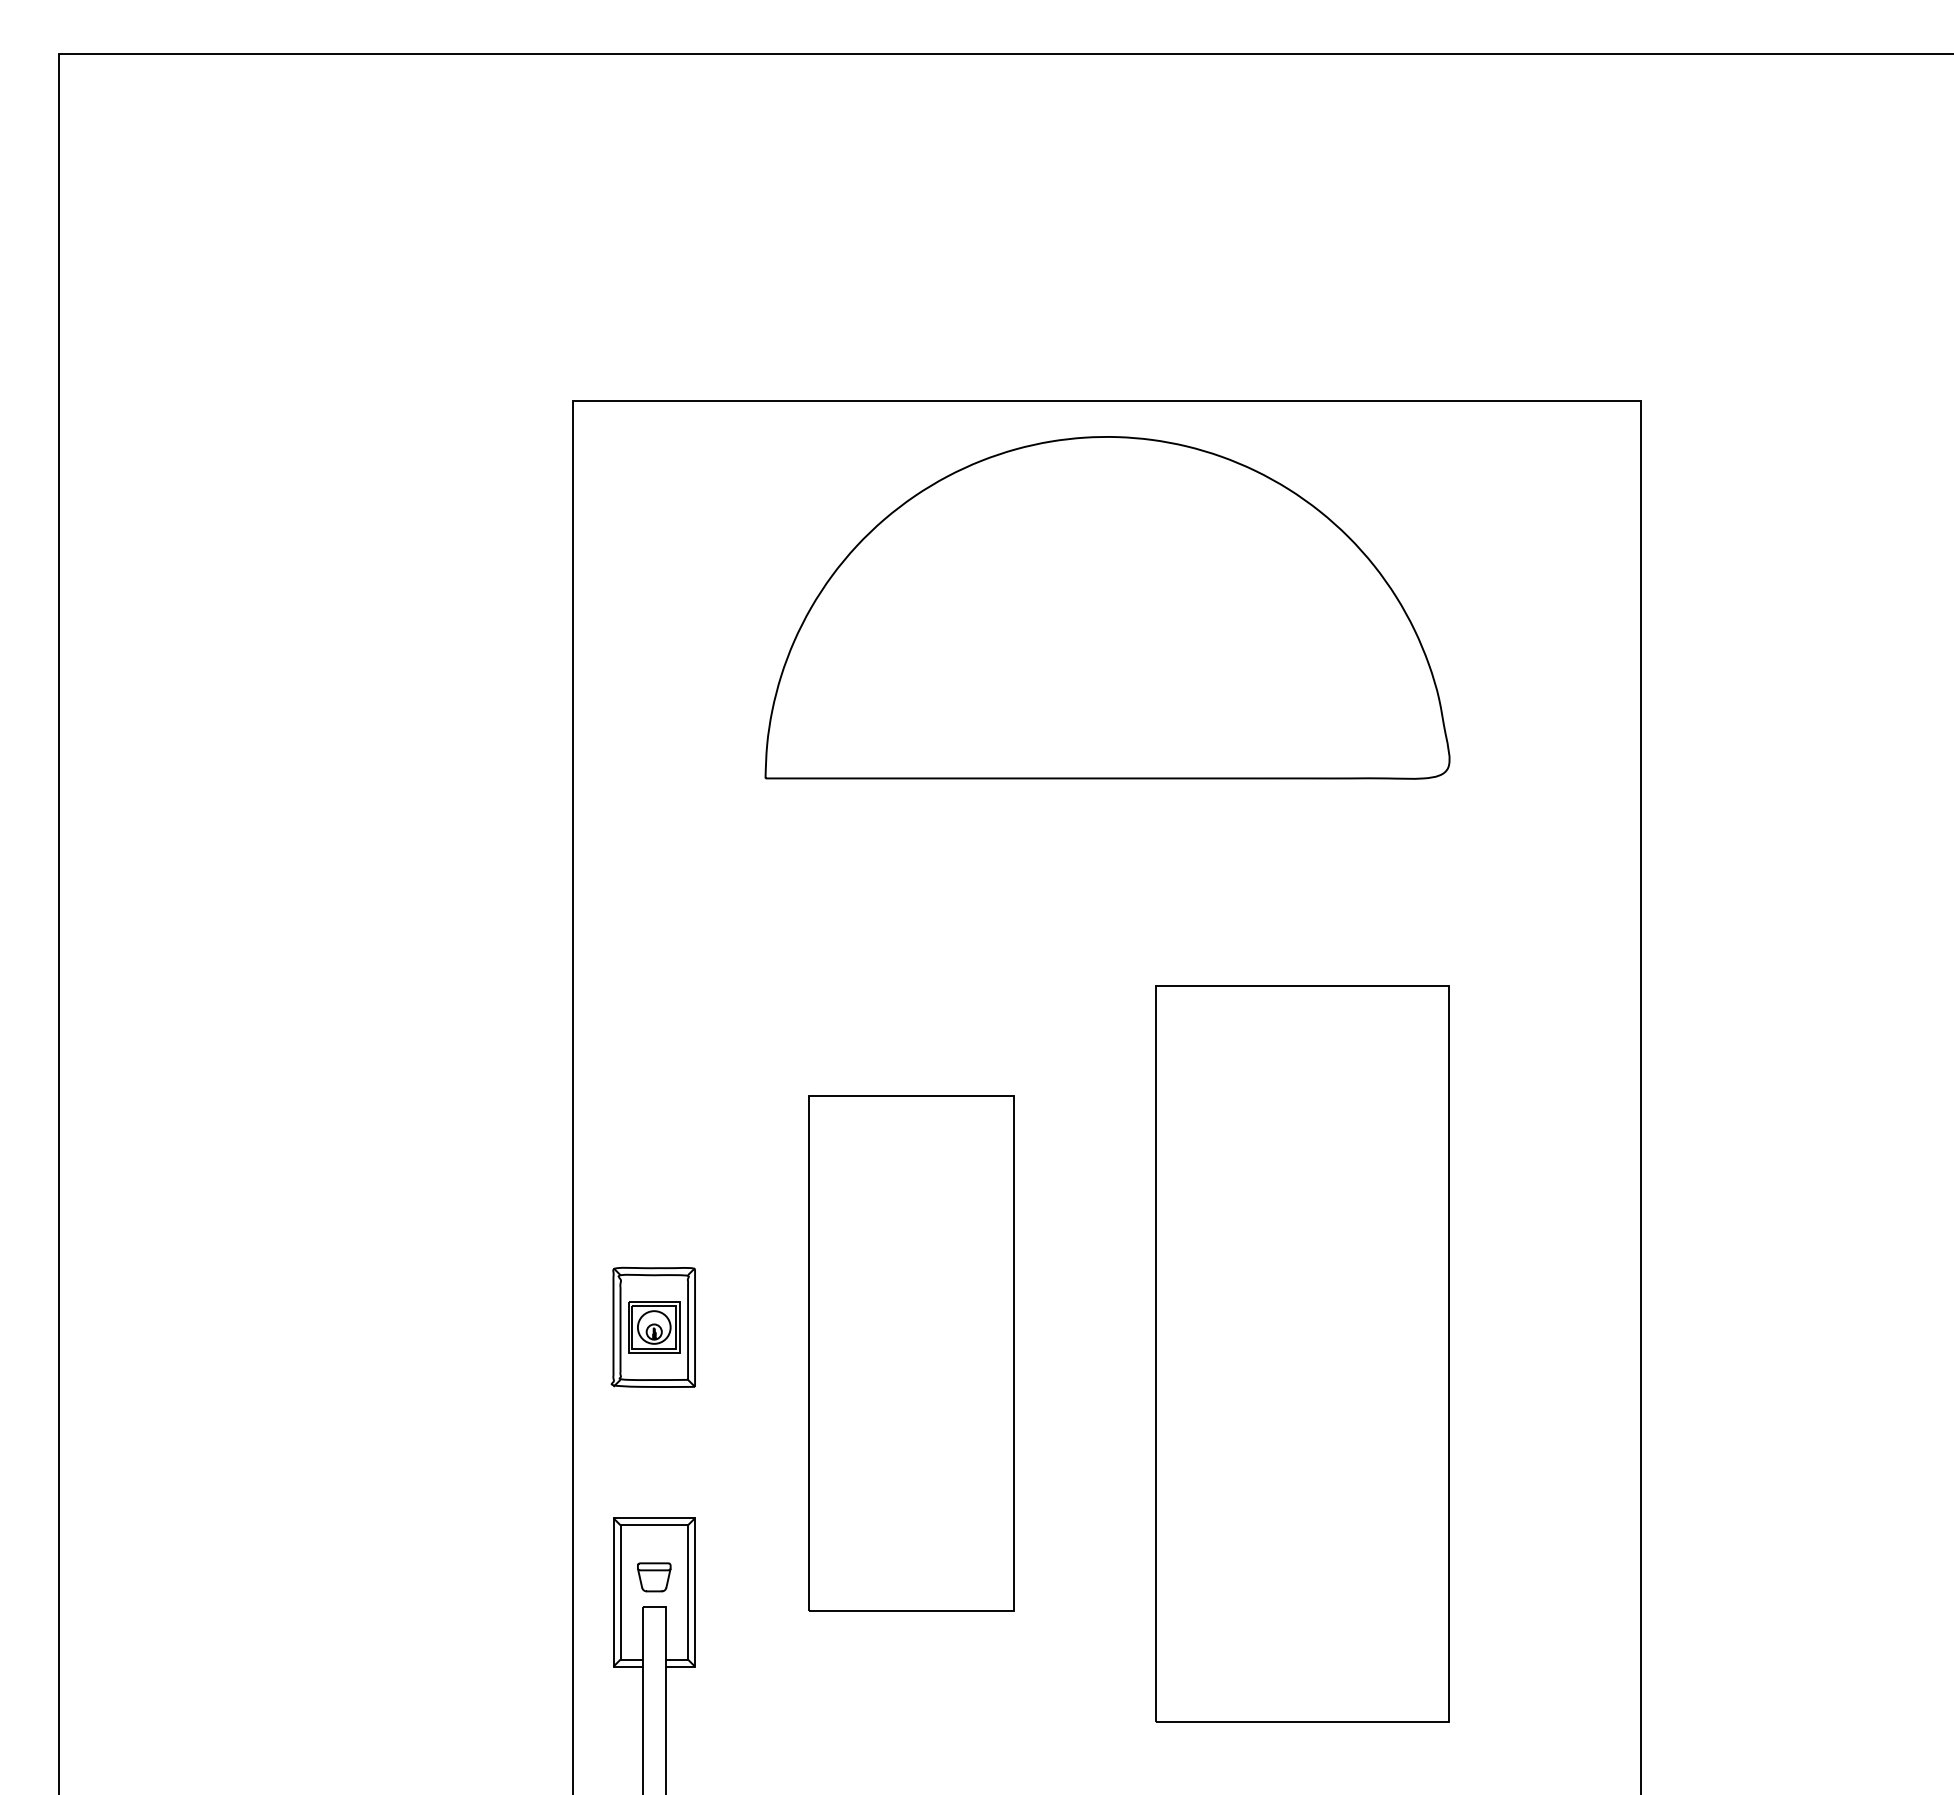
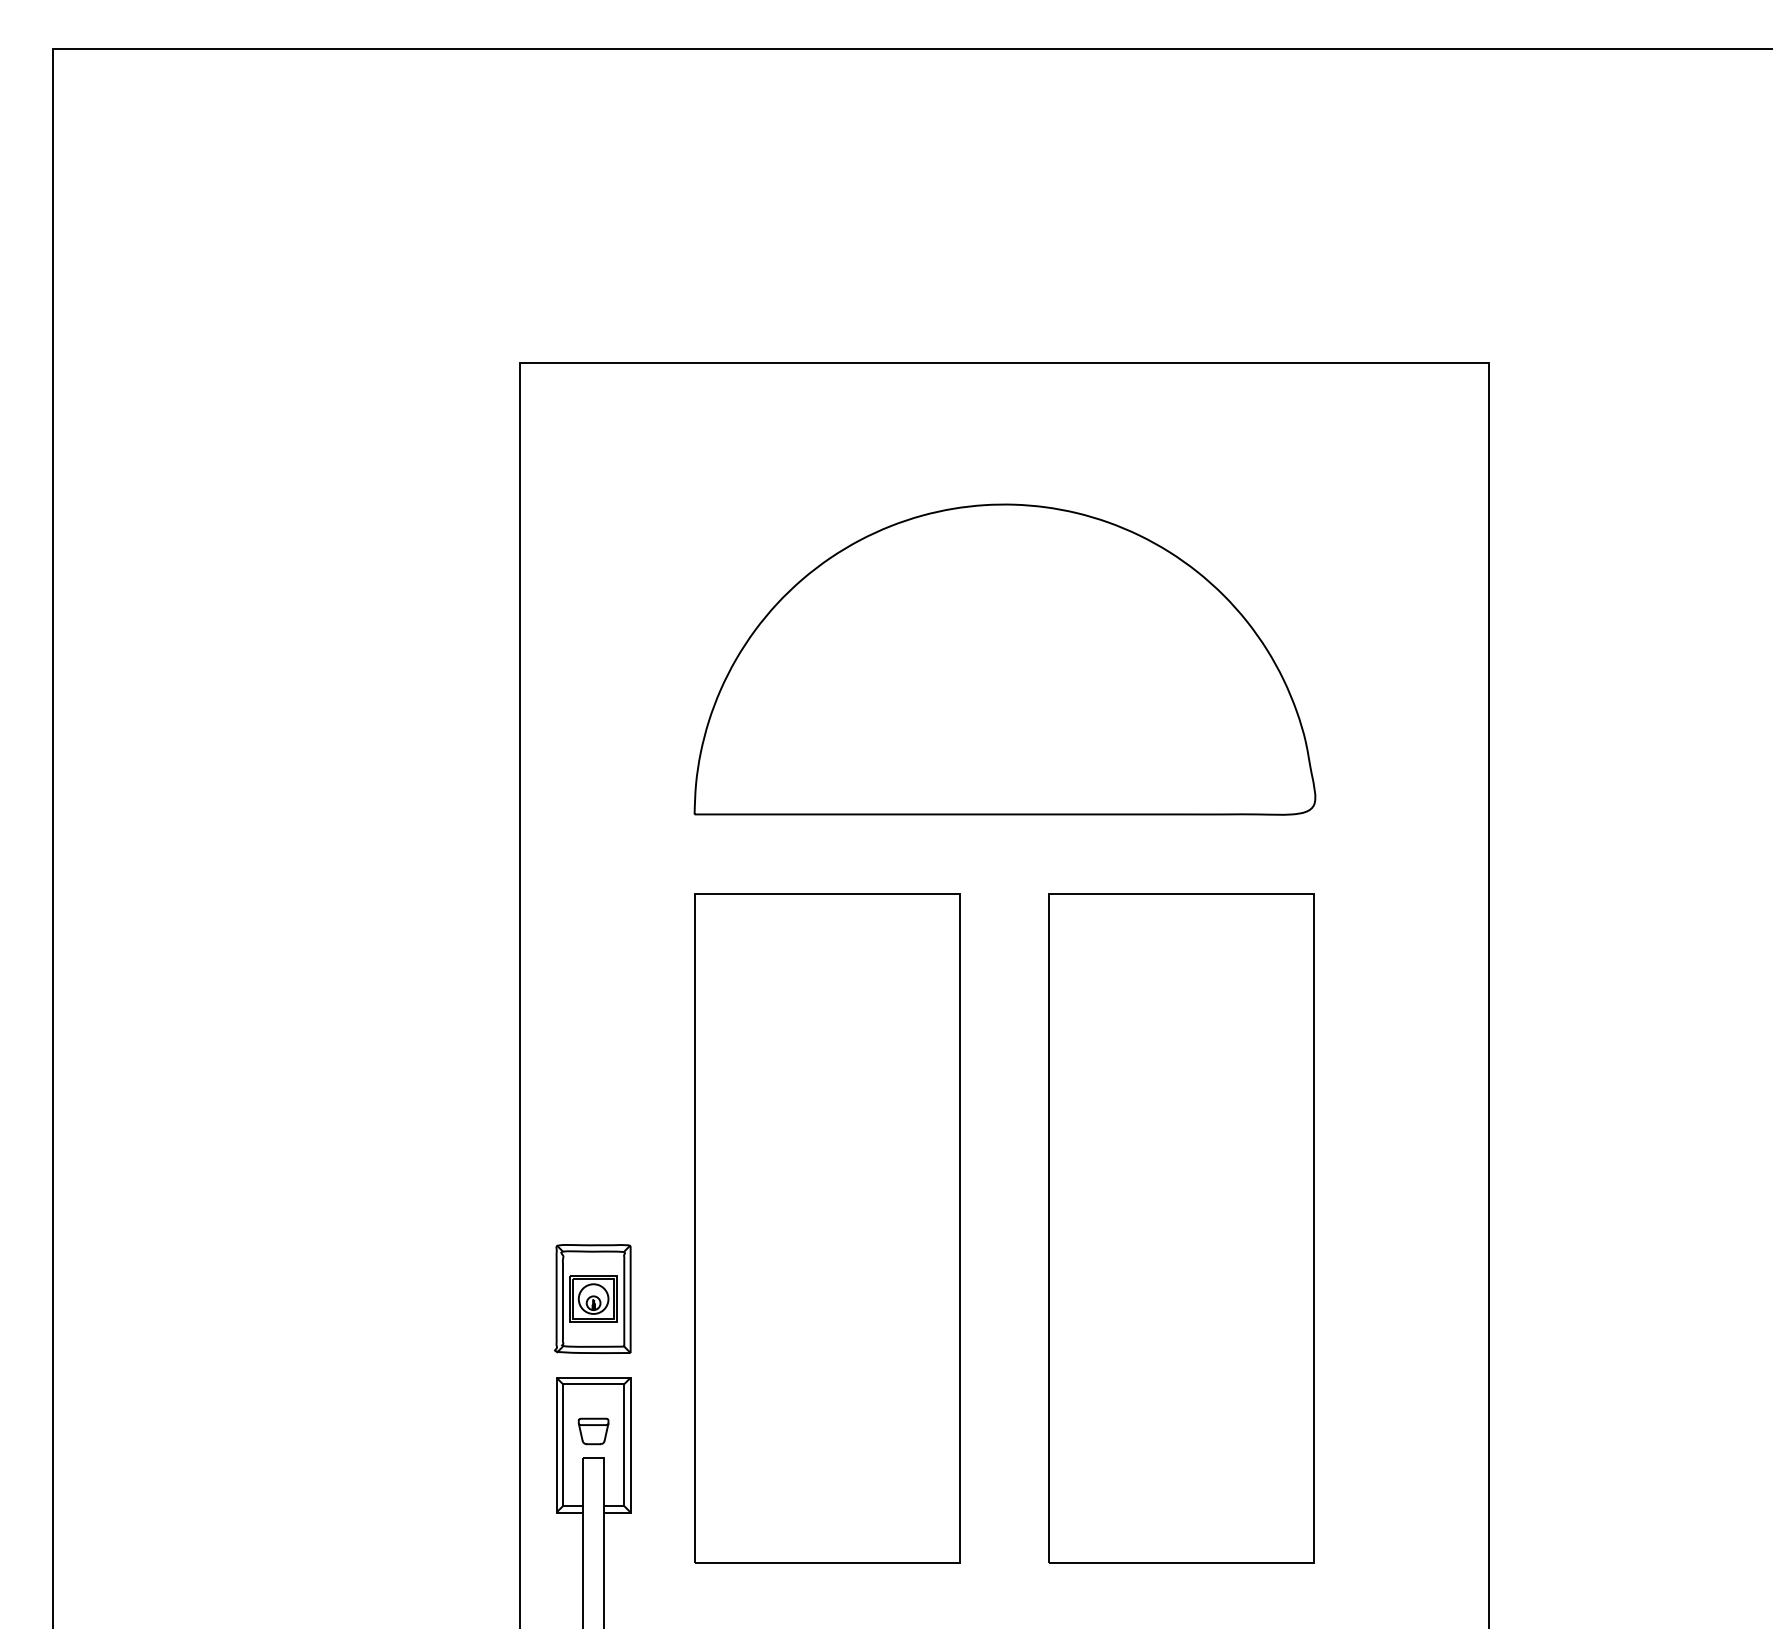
part: (1107, 607) -> (1004, 659), moved
part: (652, 1326) -> (592, 1298), moved
part: (911, 1353) -> (827, 1228), size x1.43

